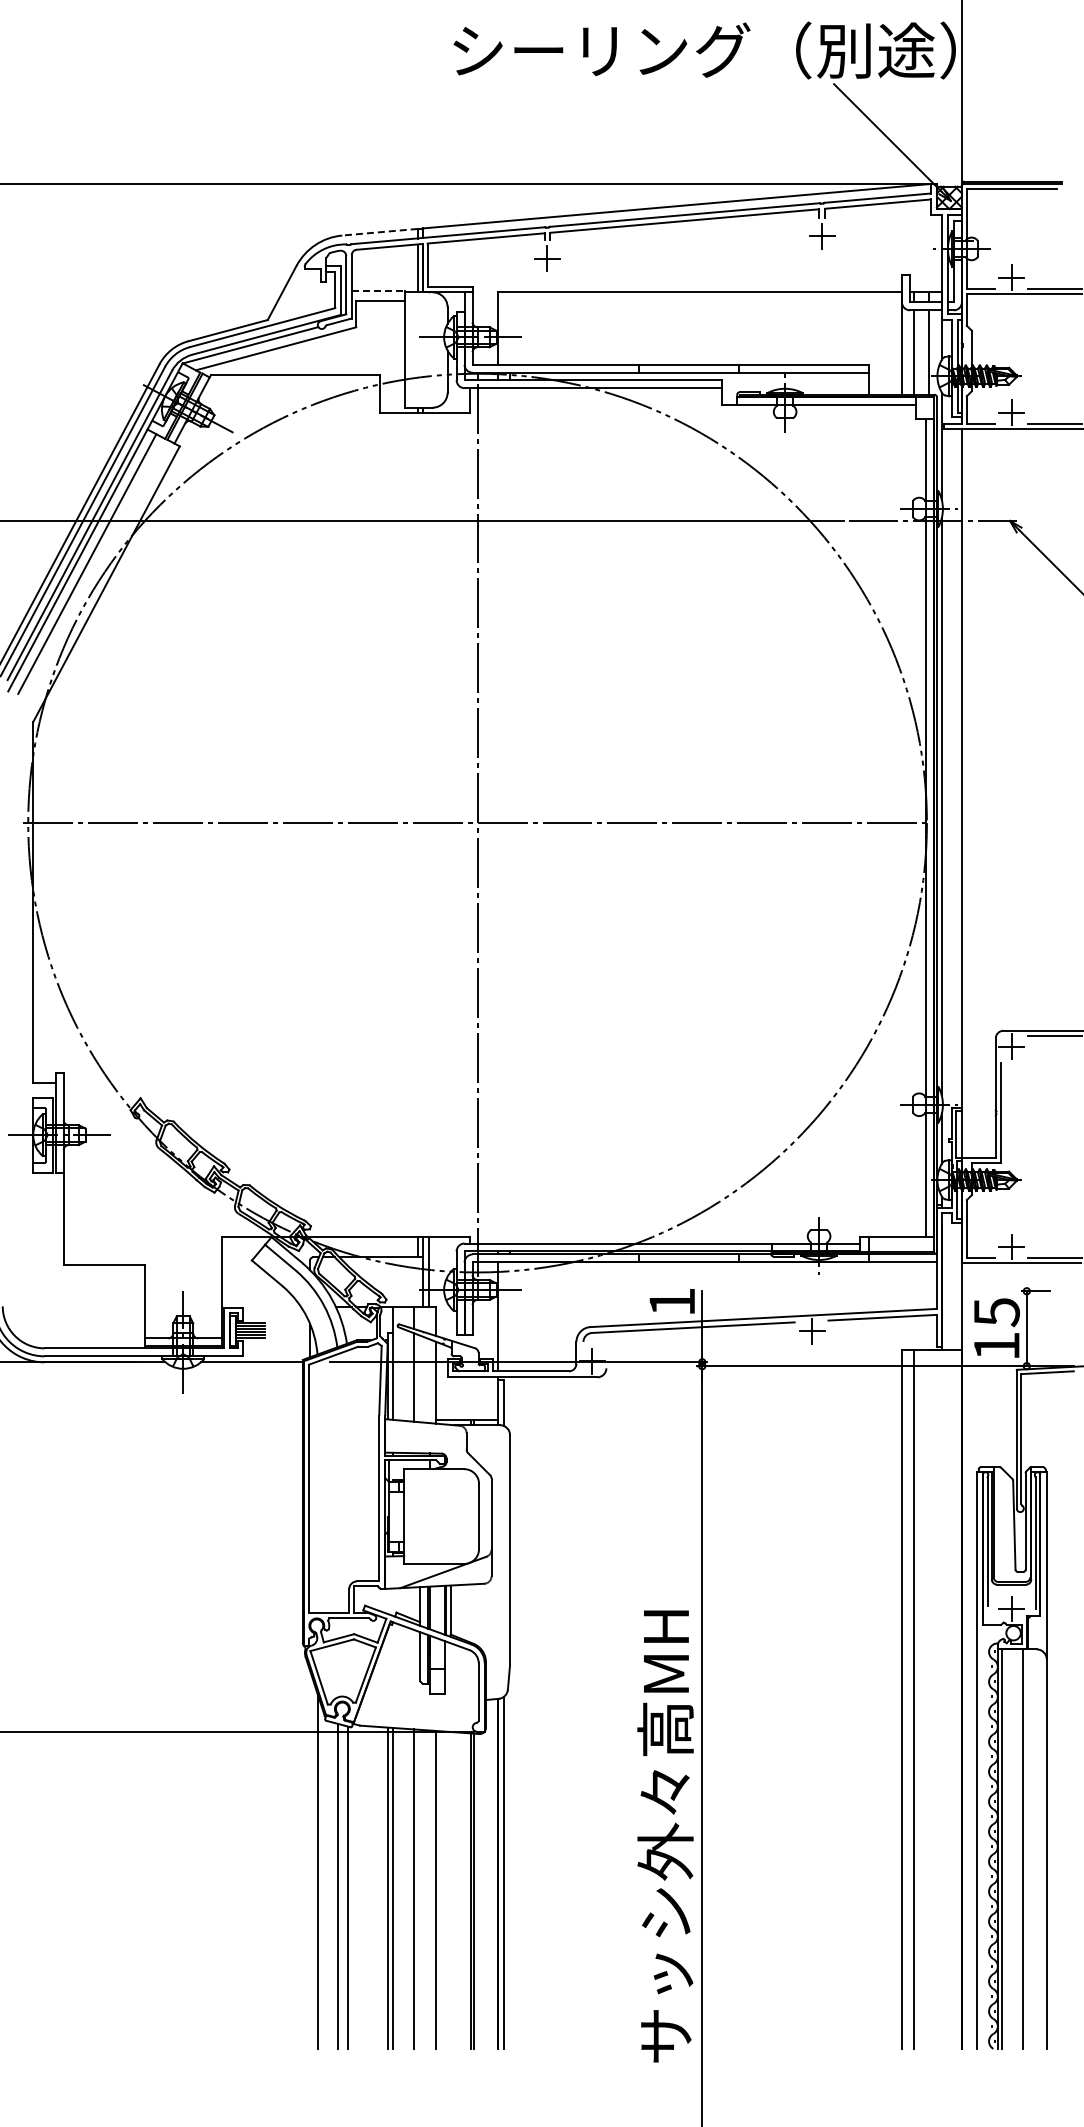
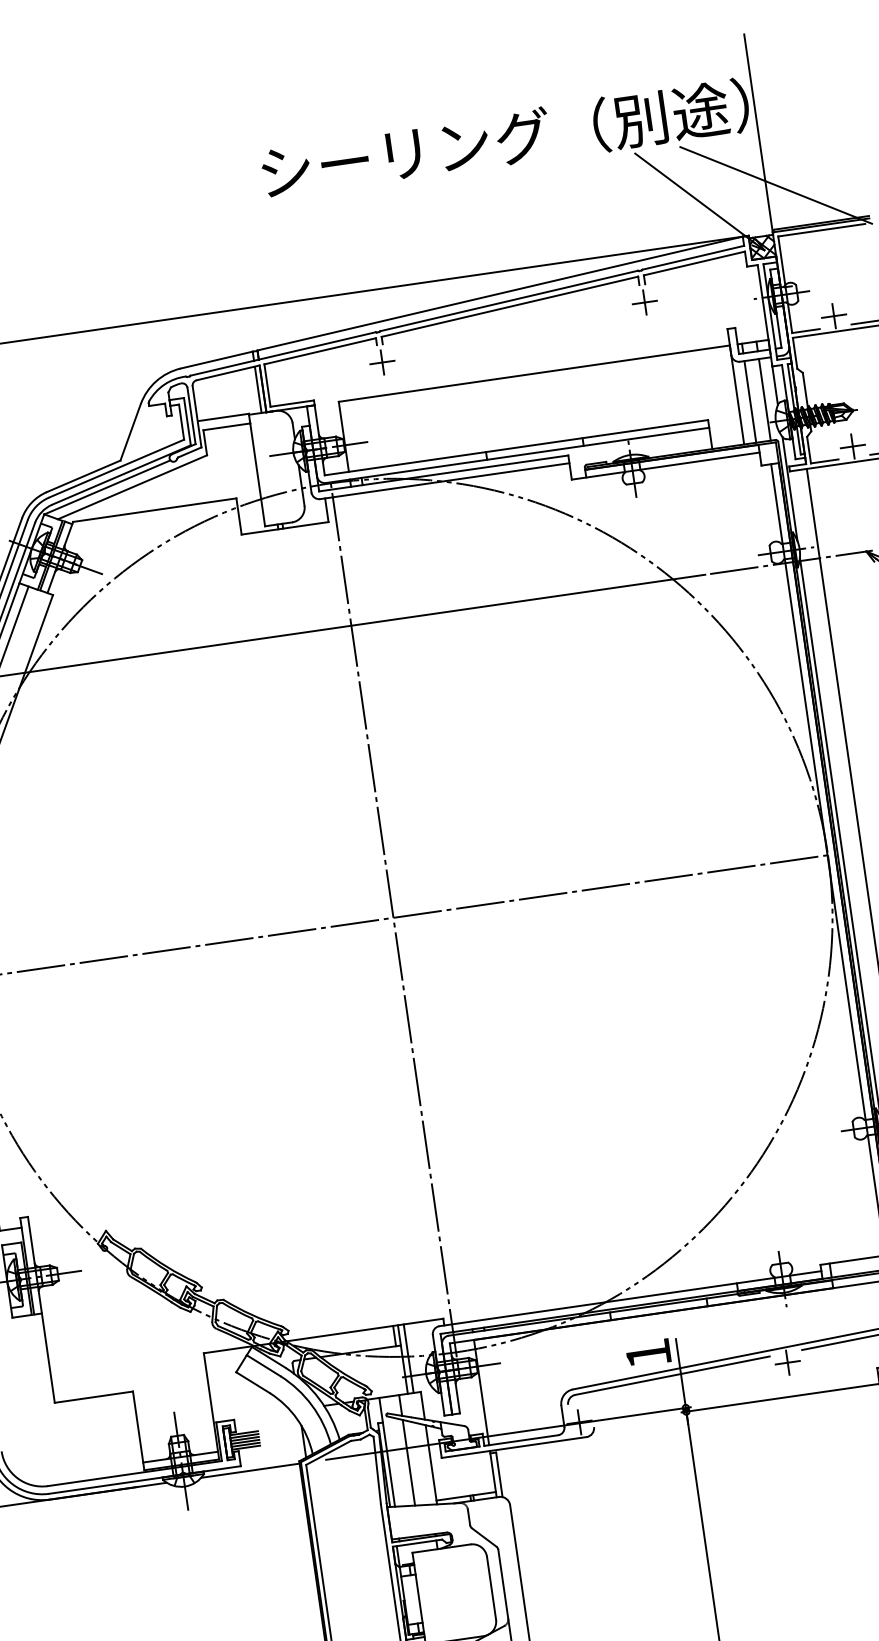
line: (971, 136) -> (775, 185), added
line: (379, 232) -> (216, 360), dashed -> solid
line: (378, 291) -> (223, 417), dashed -> solid

